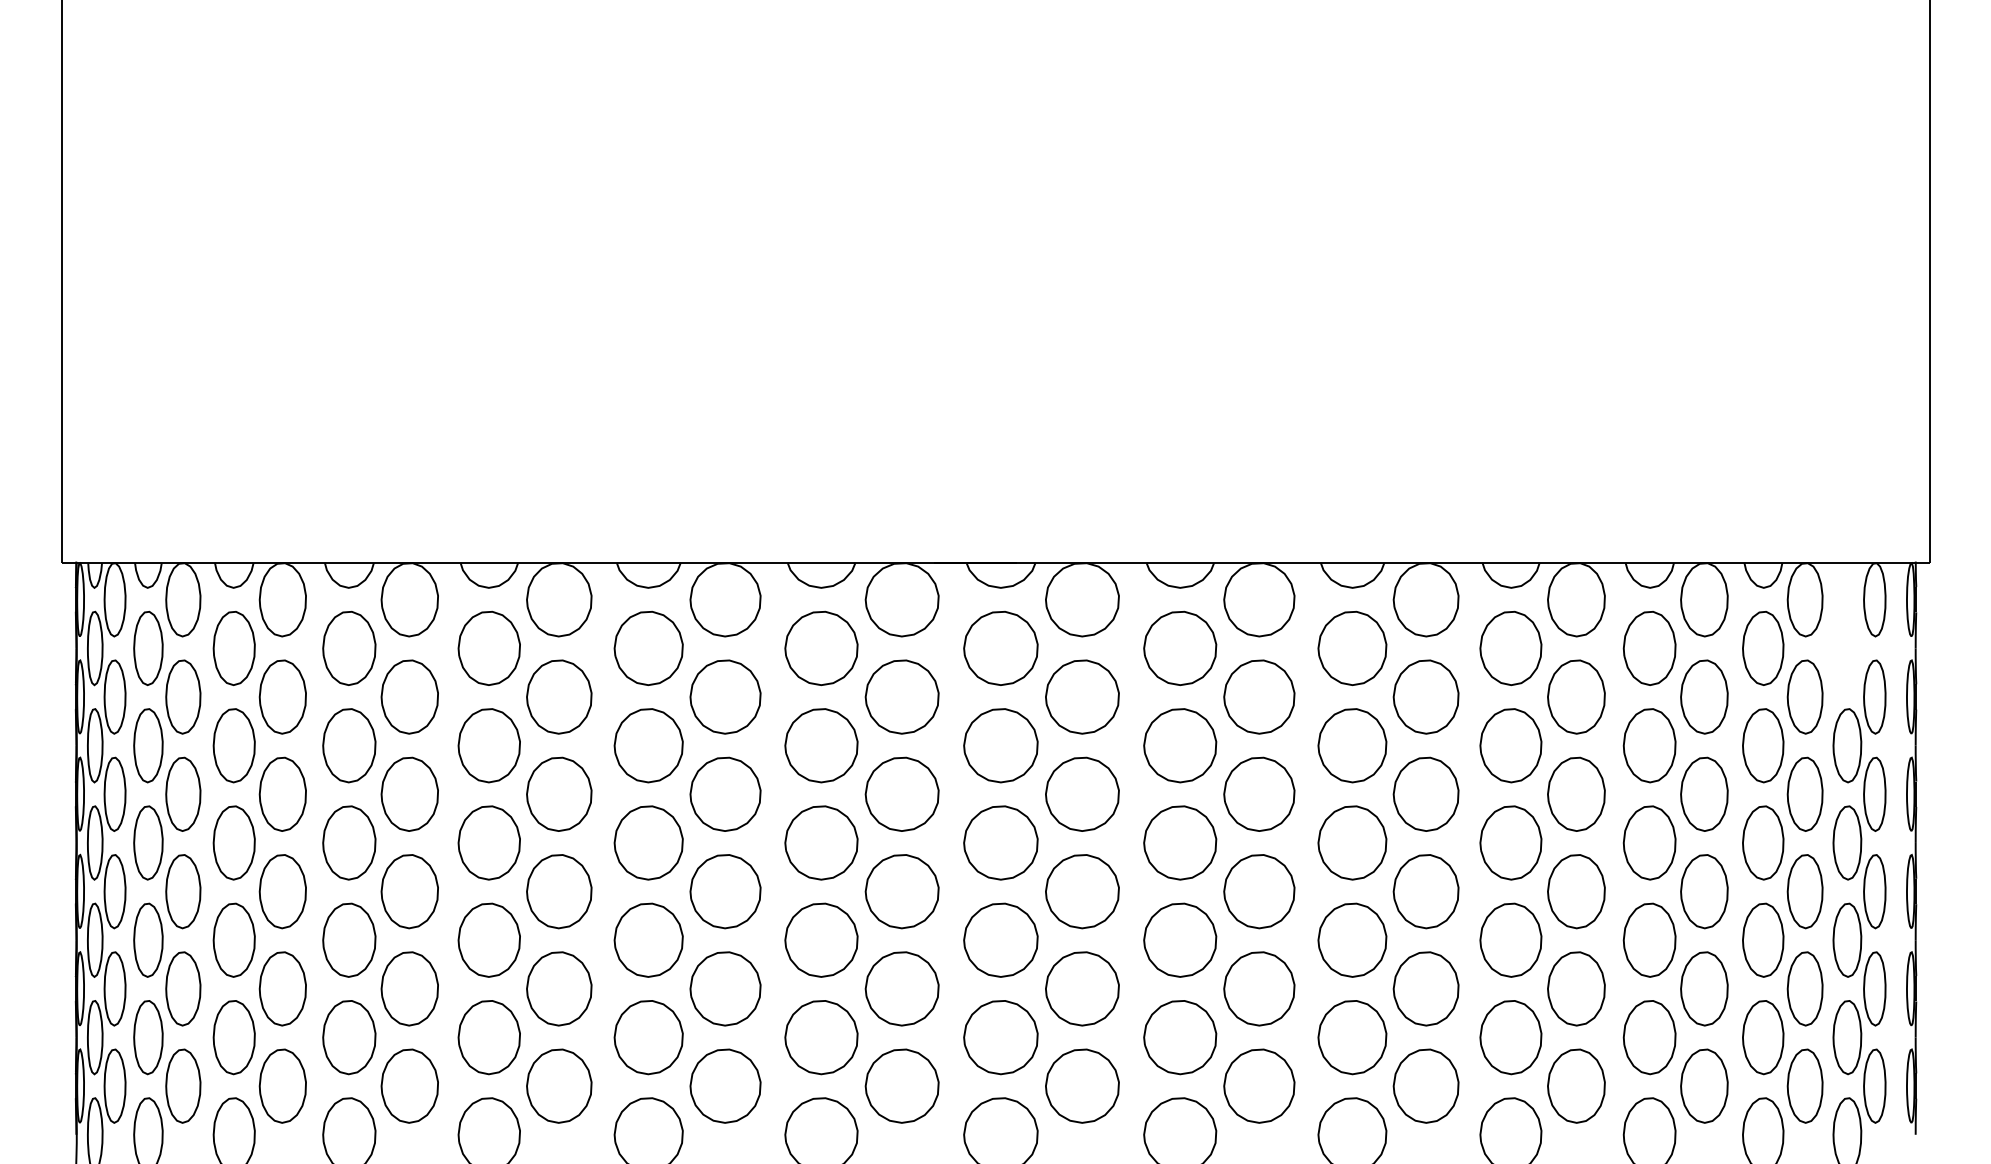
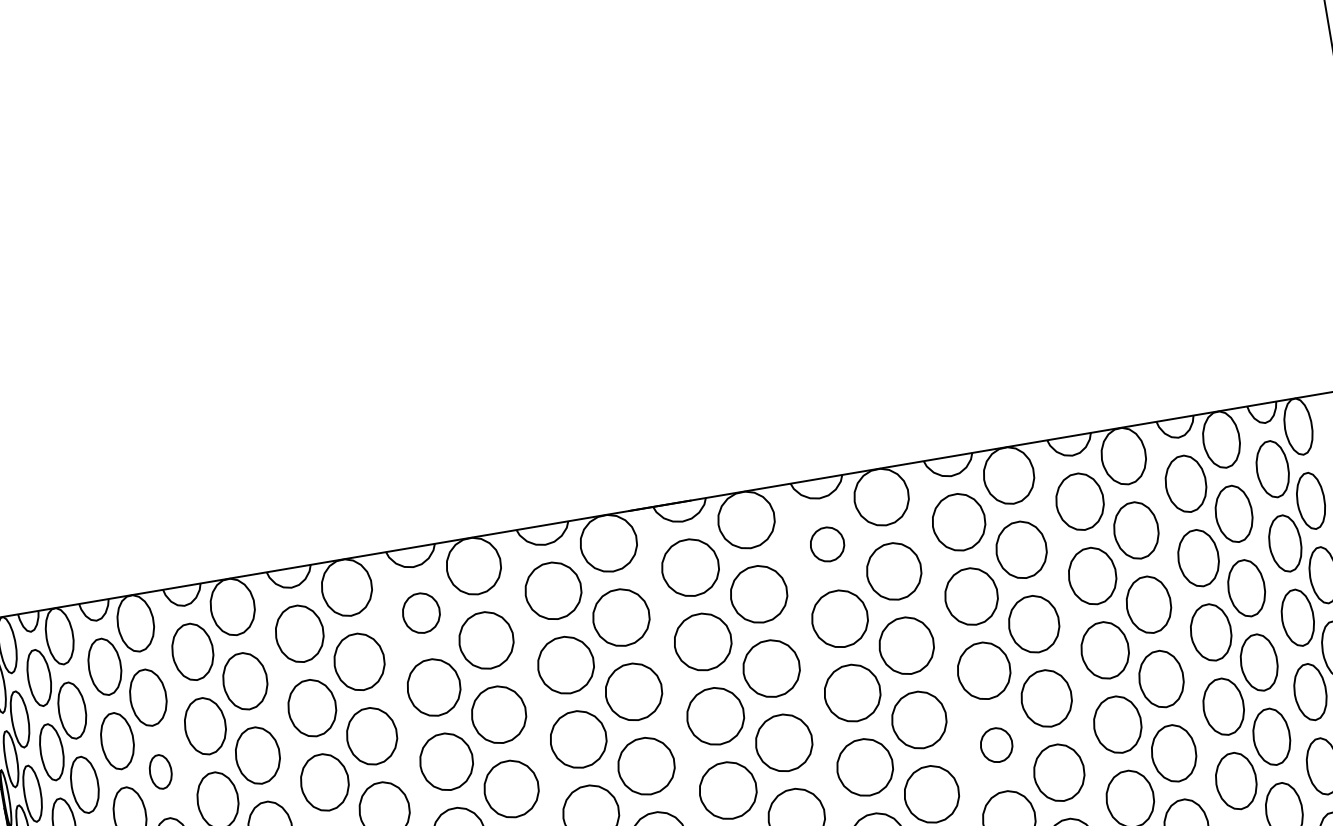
part: (648, 647) -> (421, 612), size x0.7
part: (1180, 647) -> (827, 543), size x0.6
part: (282, 793) -> (160, 771), size x0.6
part: (1352, 939) -> (996, 744), size x0.6

